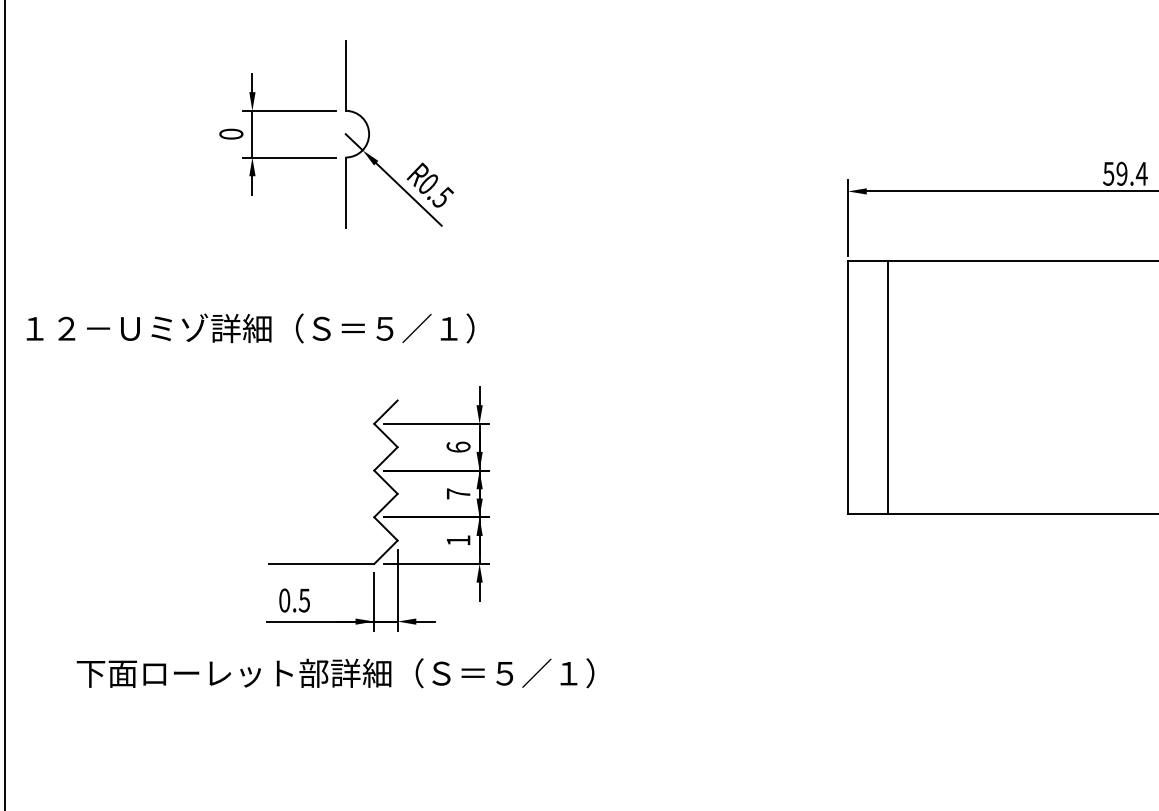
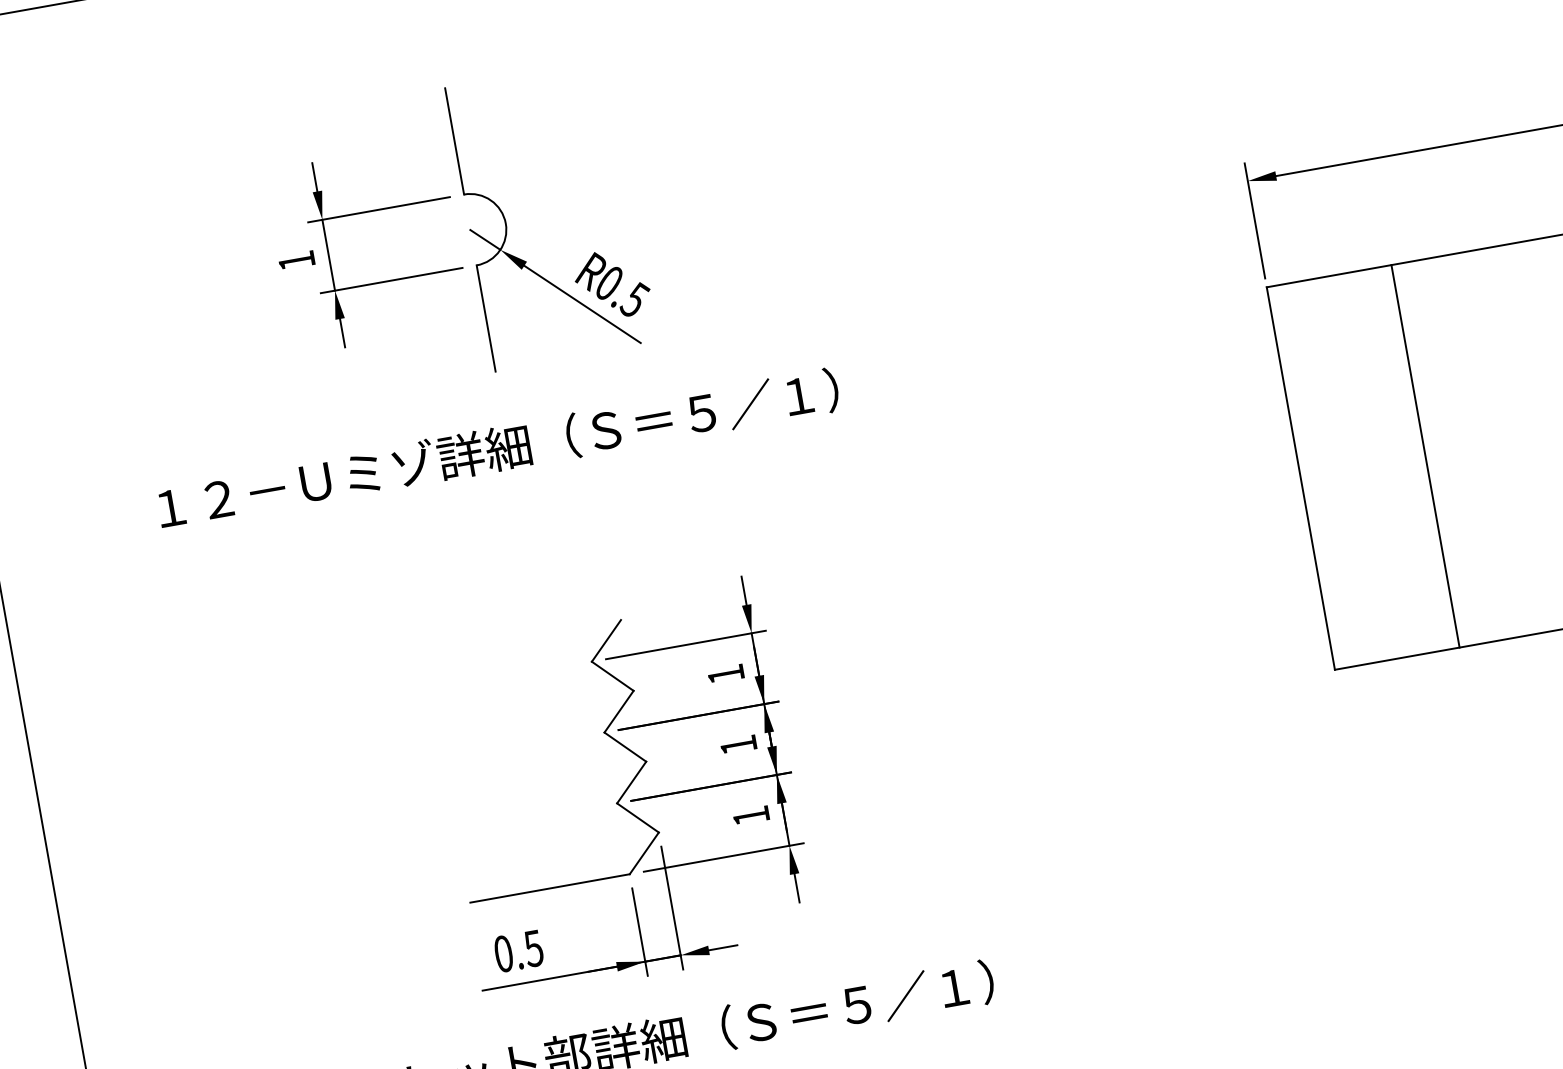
text: (231, 133) -> (296, 259), 0 -> 1
text: (250, 328) -> (498, 449), moved
line: (888, 387) -> (1425, 456), moved
text: (458, 446) -> (725, 673), 6 -> 1
text: (458, 493) -> (738, 744), 7 -> 1

